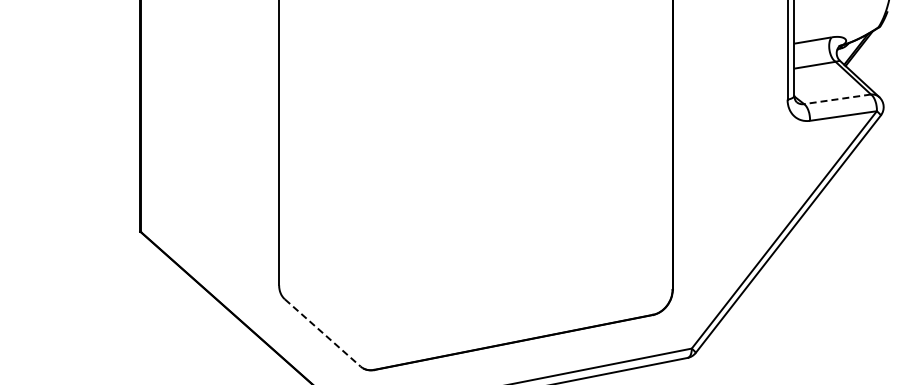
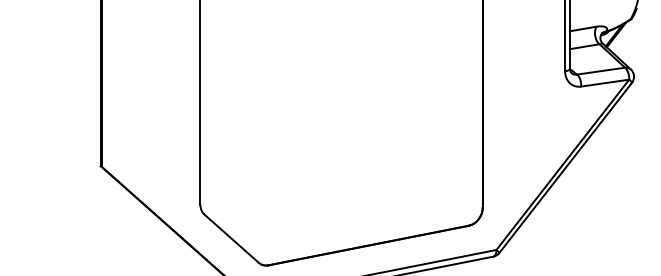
line: (837, 99) -> (600, 71), dashed -> solid
line: (322, 332) -> (231, 238), dashed -> solid

